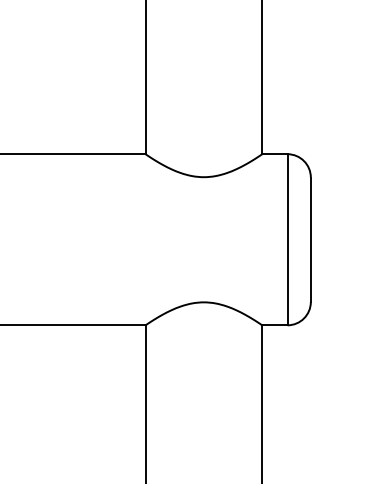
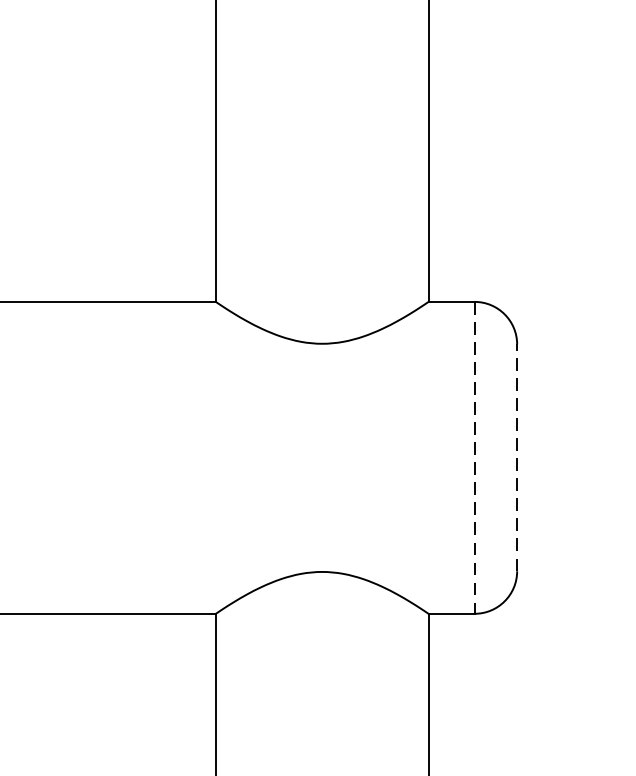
line: (287, 239) -> (474, 457), solid -> dashed
line: (310, 239) -> (516, 457), solid -> dashed

